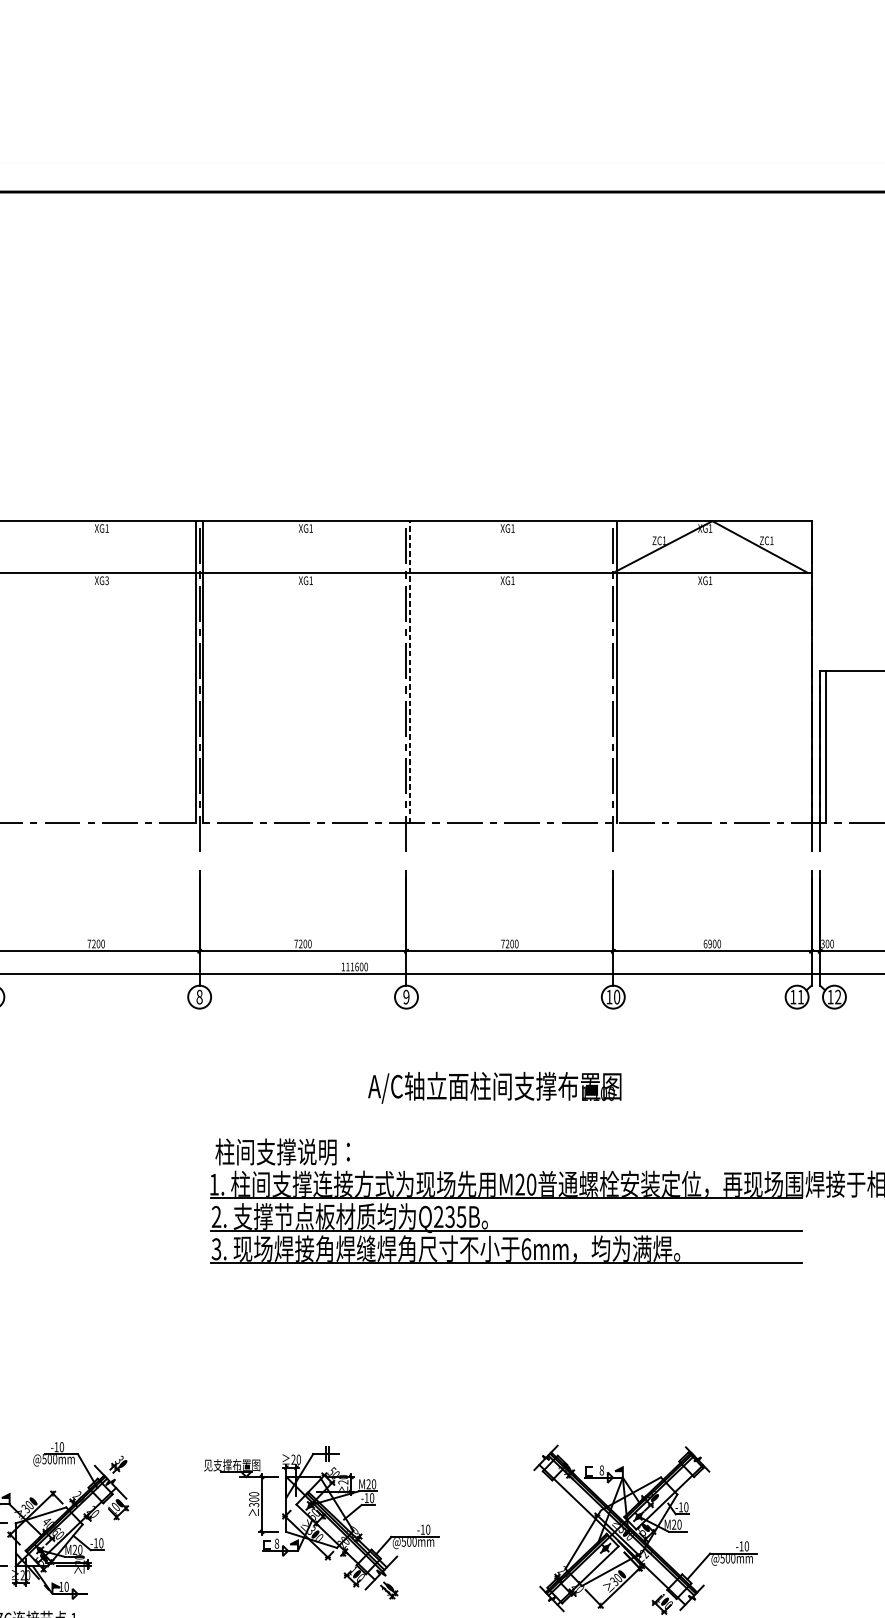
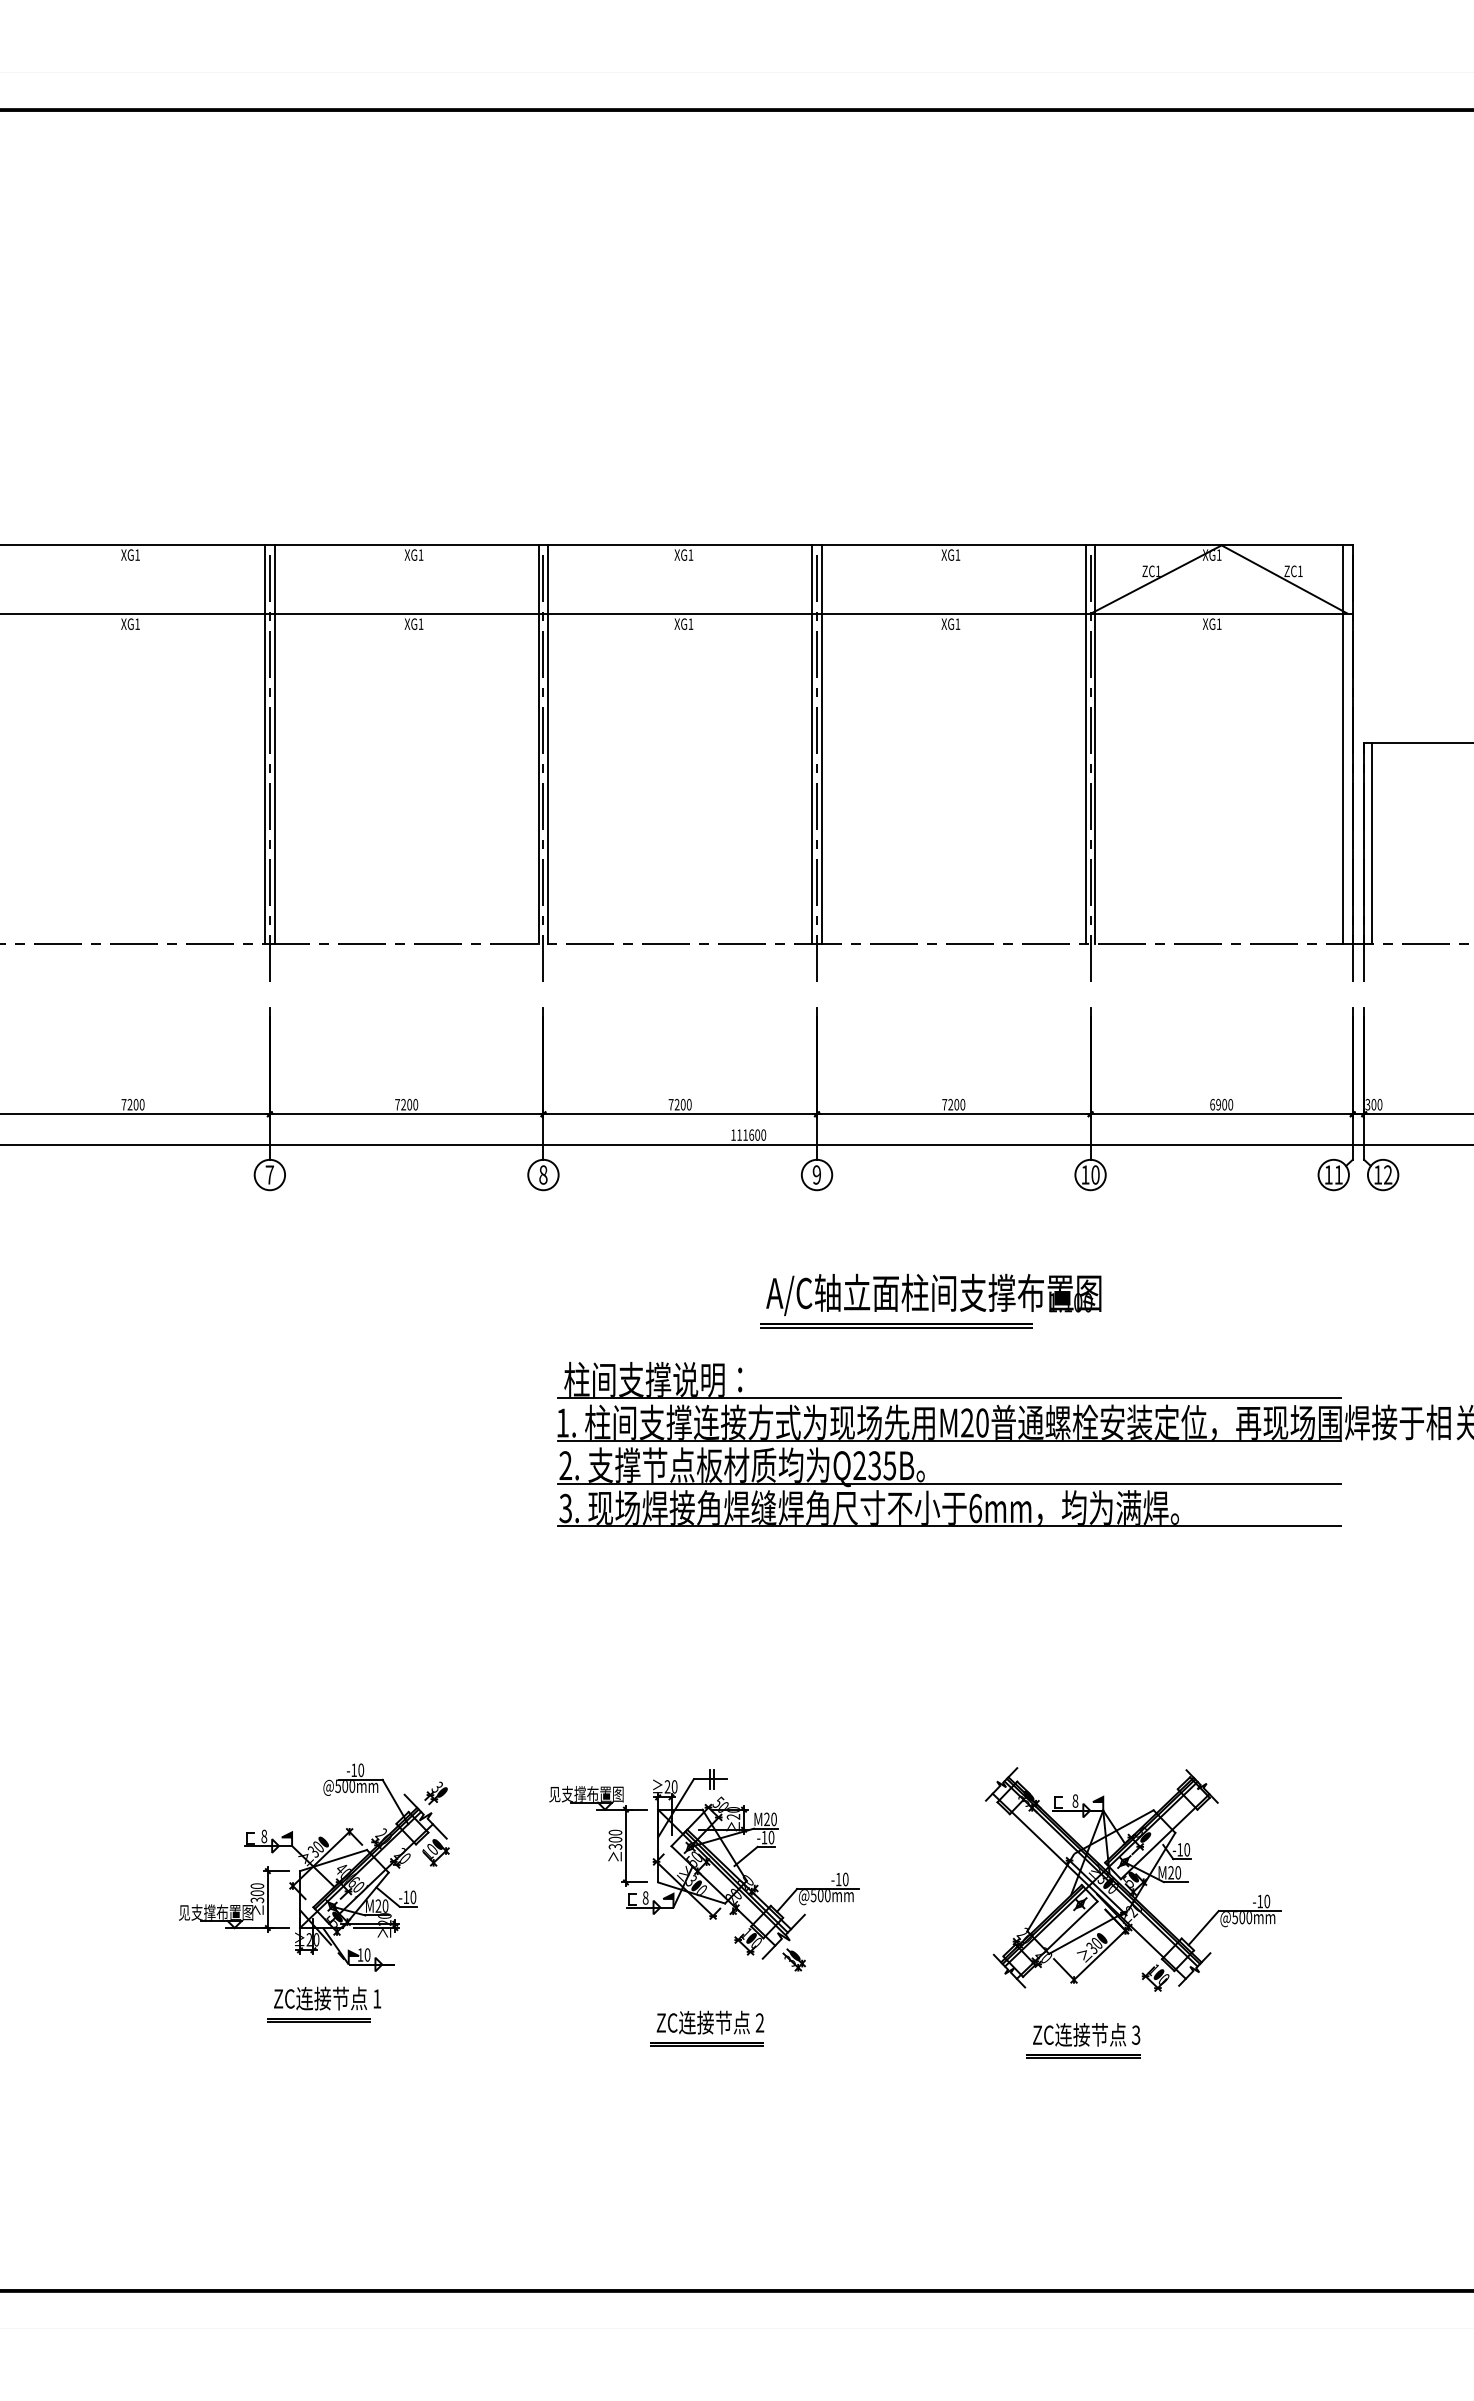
text: (106, 580) -> (420, 623), XG3 -> XG1
line: (403, 671) -> (812, 744), added
line: (409, 671) -> (821, 744), dashed -> solid
line: (609, 671) -> (1085, 744), added
line: (804, 671) -> (1343, 744), added
part: (466, 1110) -> (896, 1325), added
line: (506, 1166) -> (949, 1398), added

